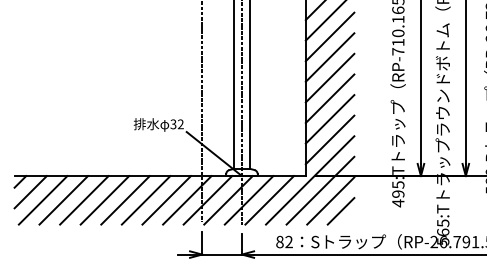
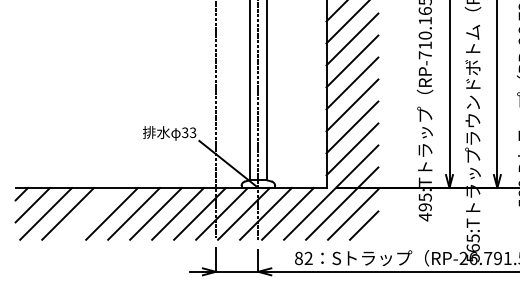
text: (180, 125) -> (192, 133), 32 -> 33
line: (84, 199) -> (90, 213), removed

